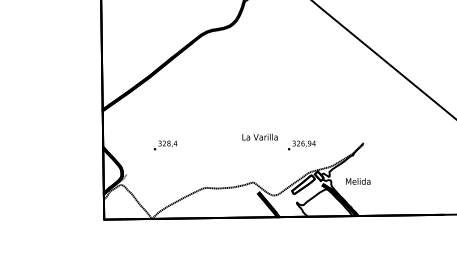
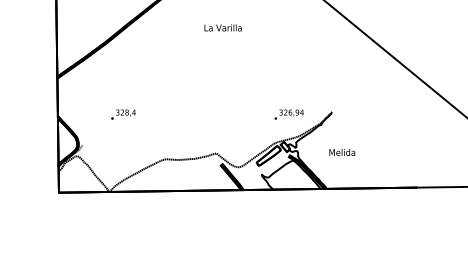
text: (259, 136) -> (222, 27), moved
text: (301, 145) -> (288, 114), moved
text: (358, 181) -> (342, 152), moved

